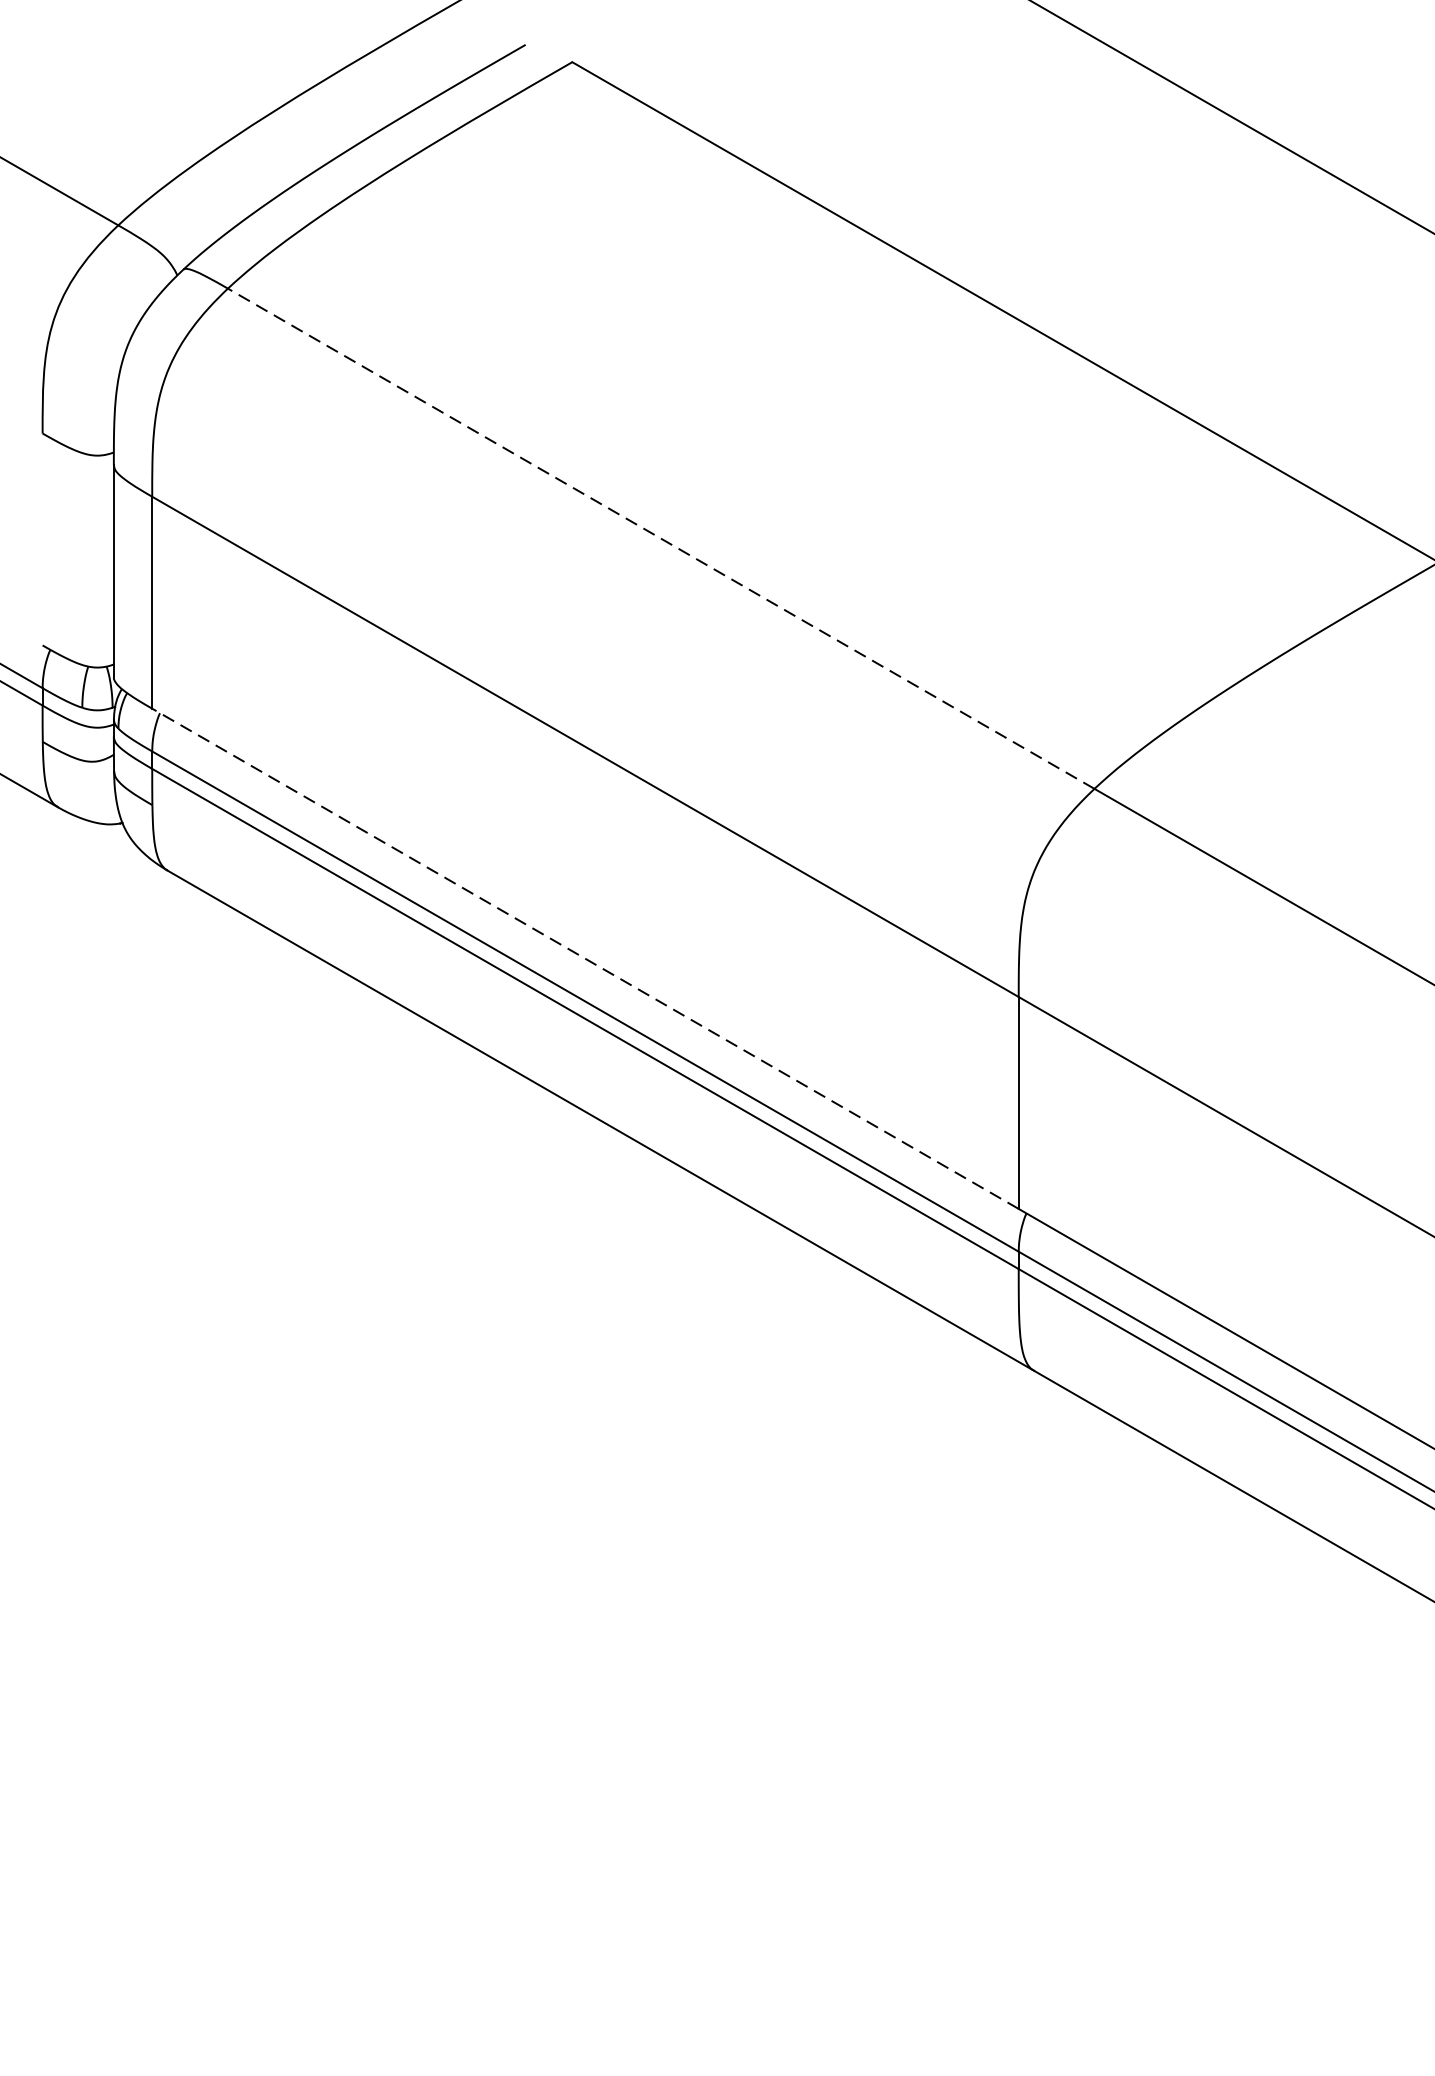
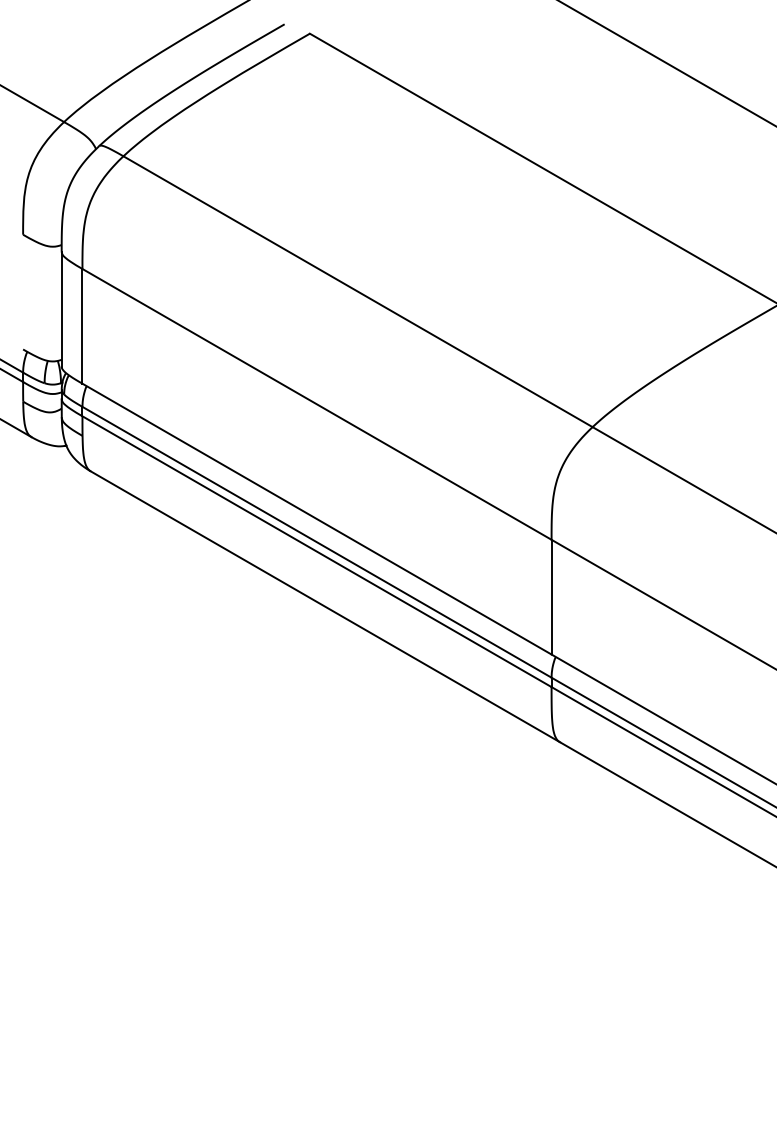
line: (662, 538) -> (358, 291), dashed -> solid
line: (586, 959) -> (317, 519), dashed -> solid

